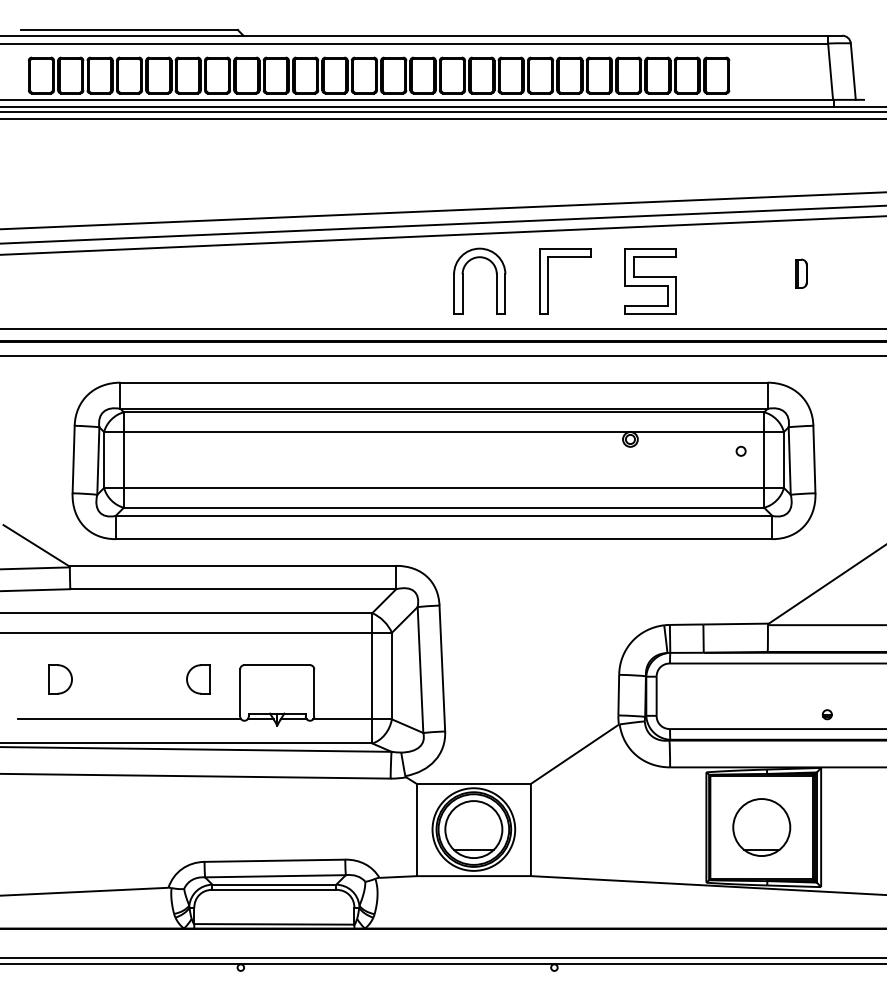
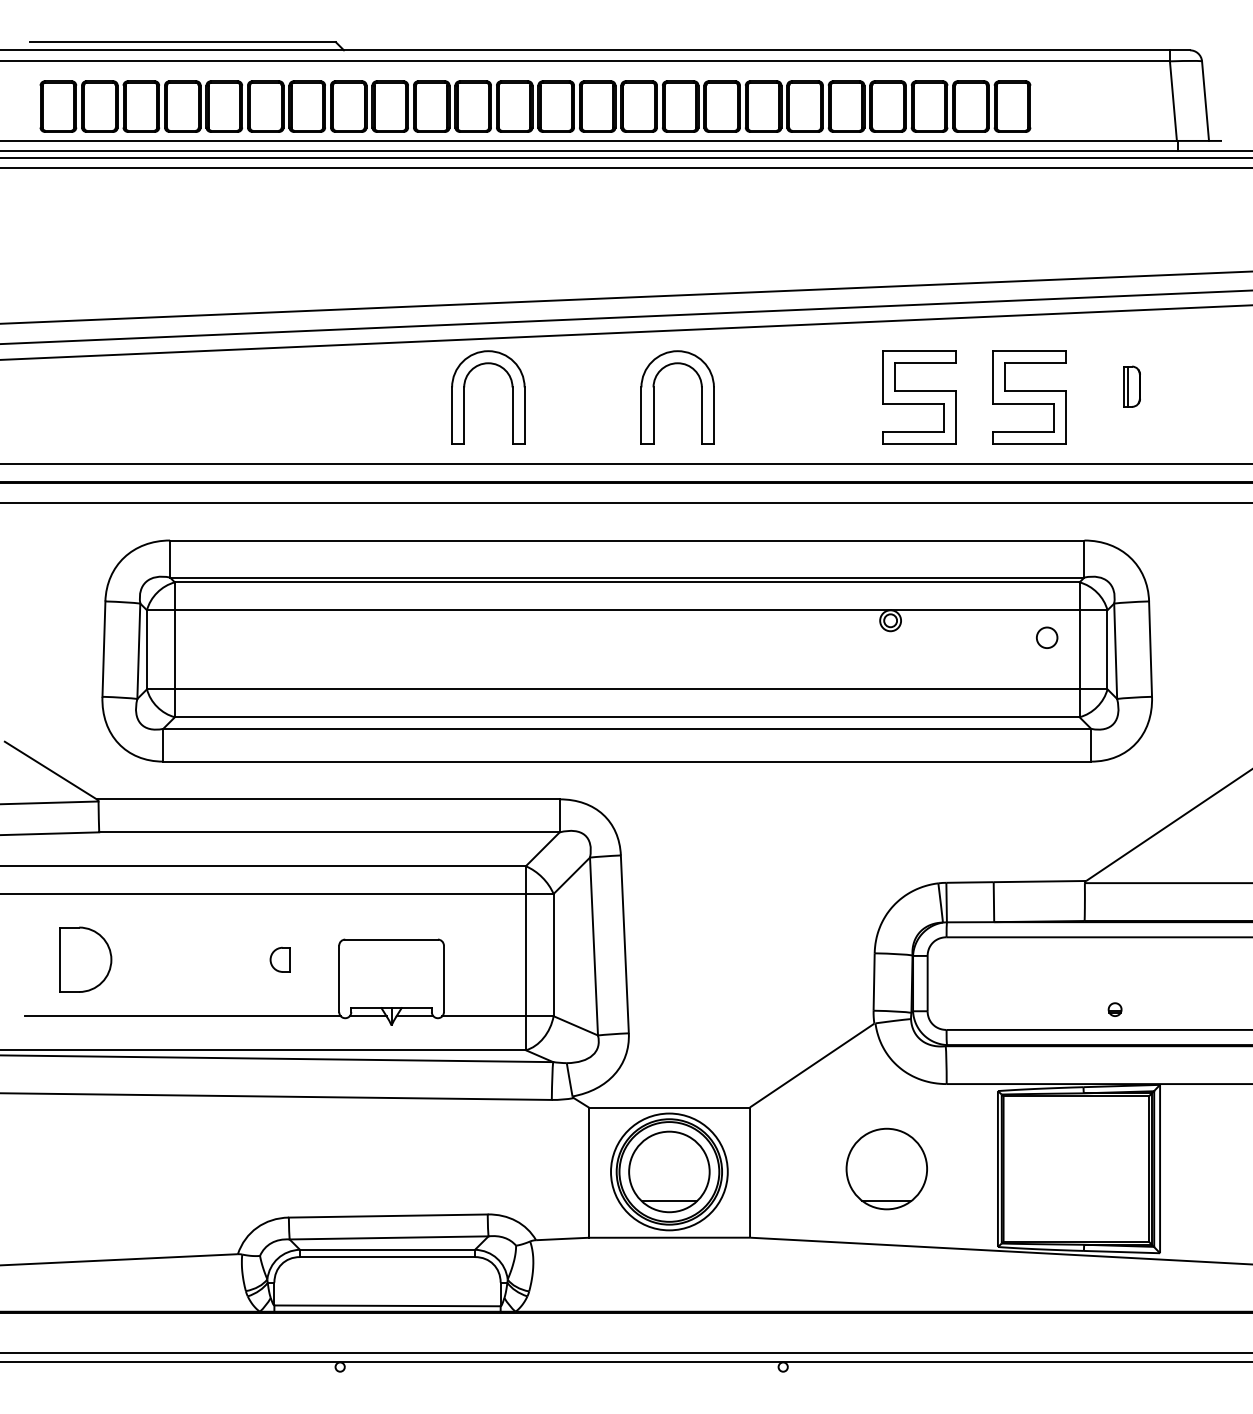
part: (329, 280) -> (465, 396), added
part: (548, 281) -> (774, 397), removed
part: (728, 281) -> (1029, 397), added
circle: (740, 450) -> (1046, 636), size x1.6
part: (60, 679) -> (85, 959), size x1.6
part: (198, 679) -> (280, 959), size x0.6
part: (826, 714) -> (1113, 1009), moved
part: (761, 827) -> (886, 1169), moved

